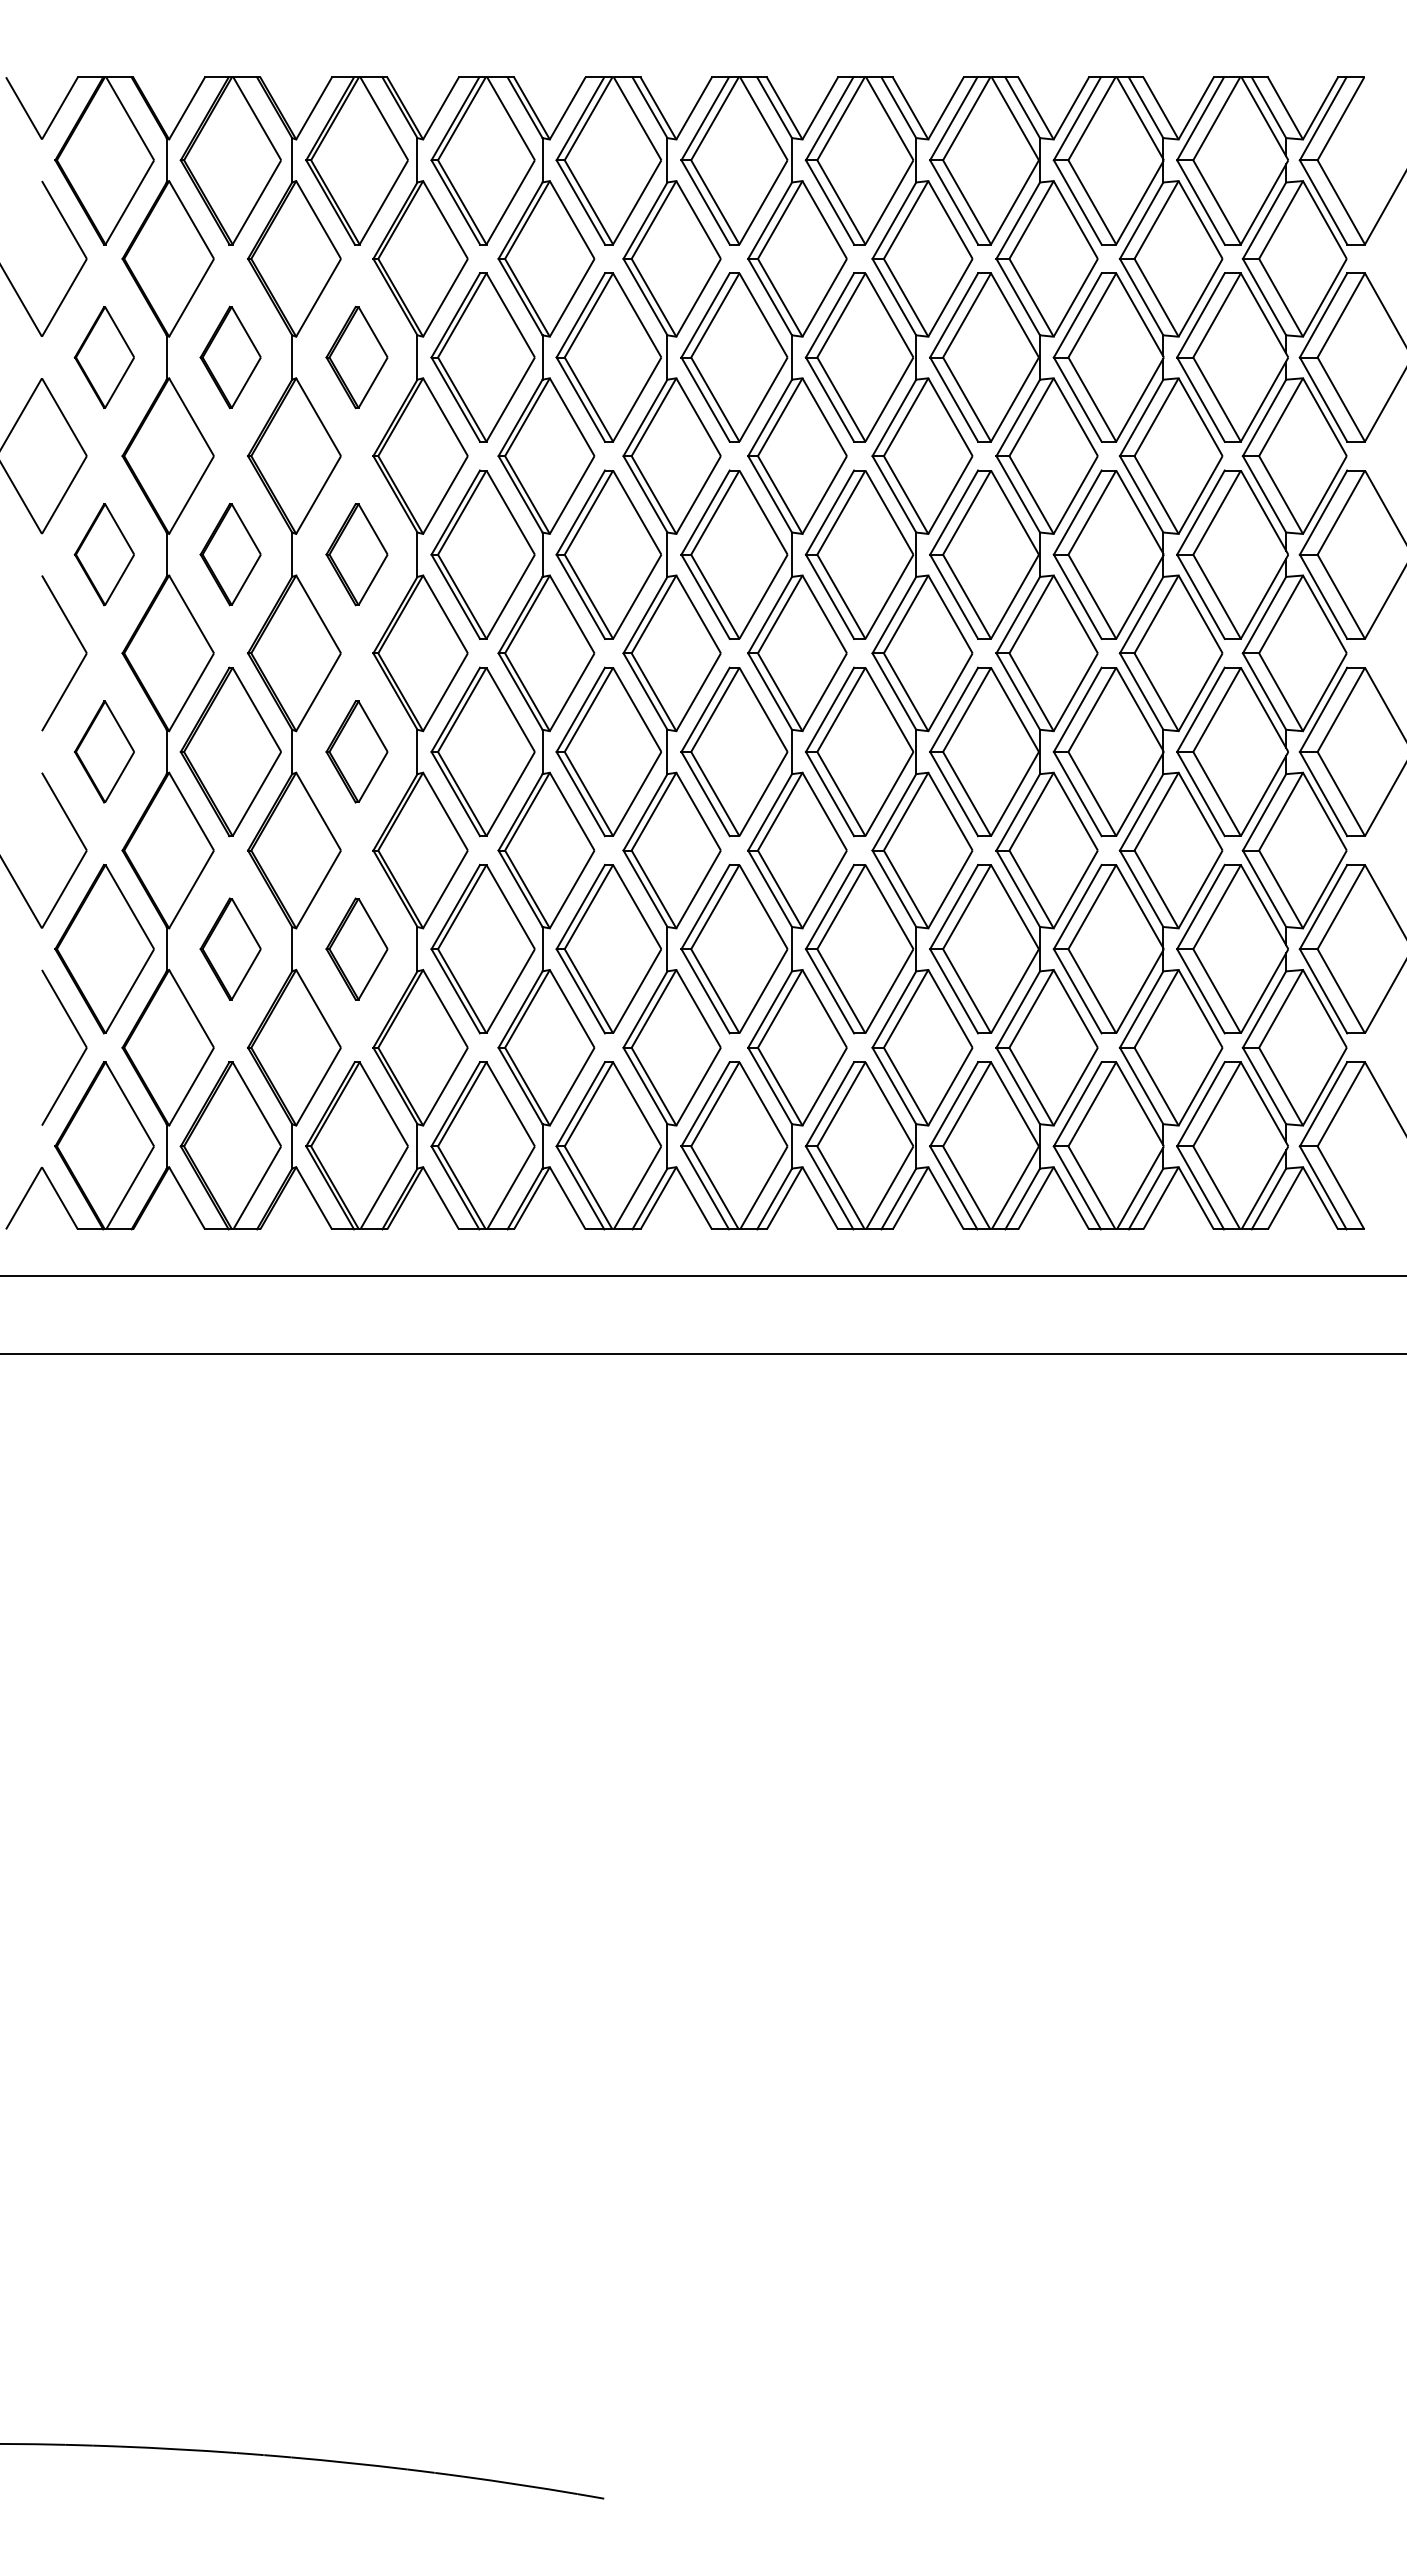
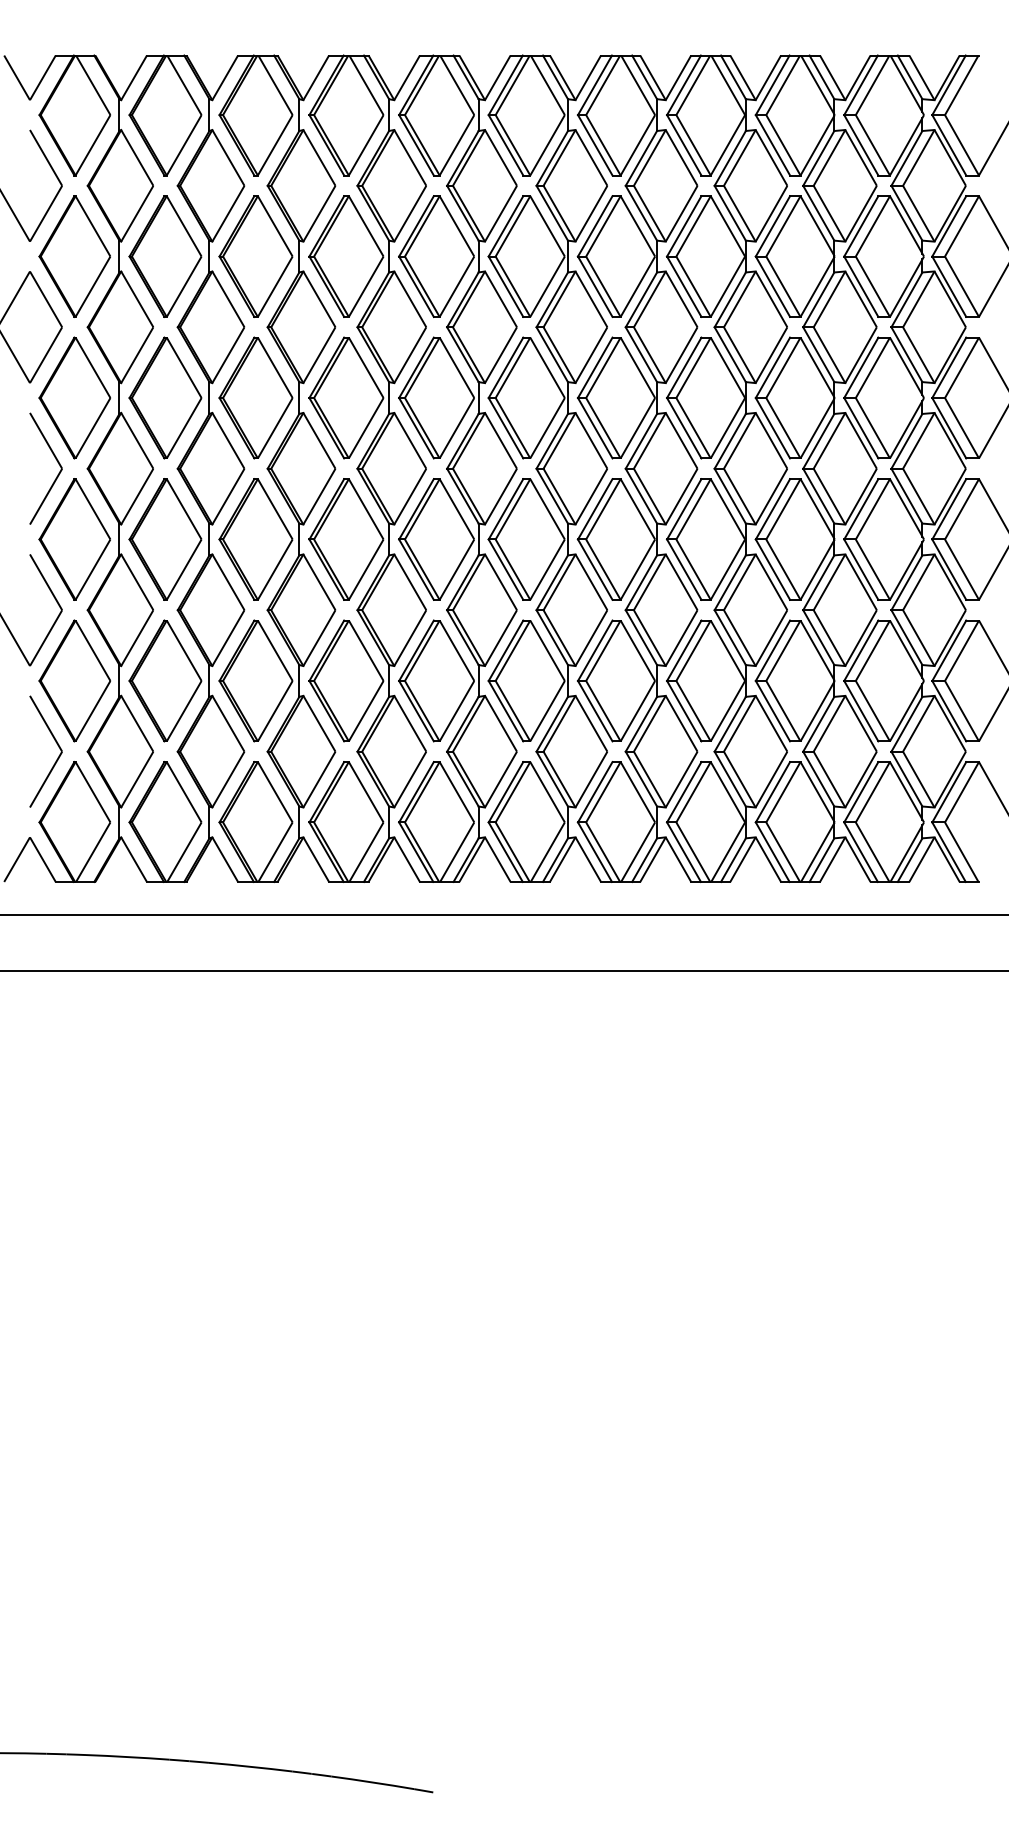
part: (104, 357) -> (74, 256), size x1.67
part: (230, 357) -> (165, 256), size x1.67
part: (356, 357) -> (255, 256), size x1.67
part: (104, 554) -> (74, 397), size x1.67
part: (230, 554) -> (165, 397), size x1.67
part: (356, 554) -> (255, 397), size x1.67
part: (104, 751) -> (74, 539), size x1.67
part: (356, 751) -> (255, 539), size x1.67
part: (230, 948) -> (165, 680), size x1.67
part: (356, 948) -> (255, 680), size x1.67

